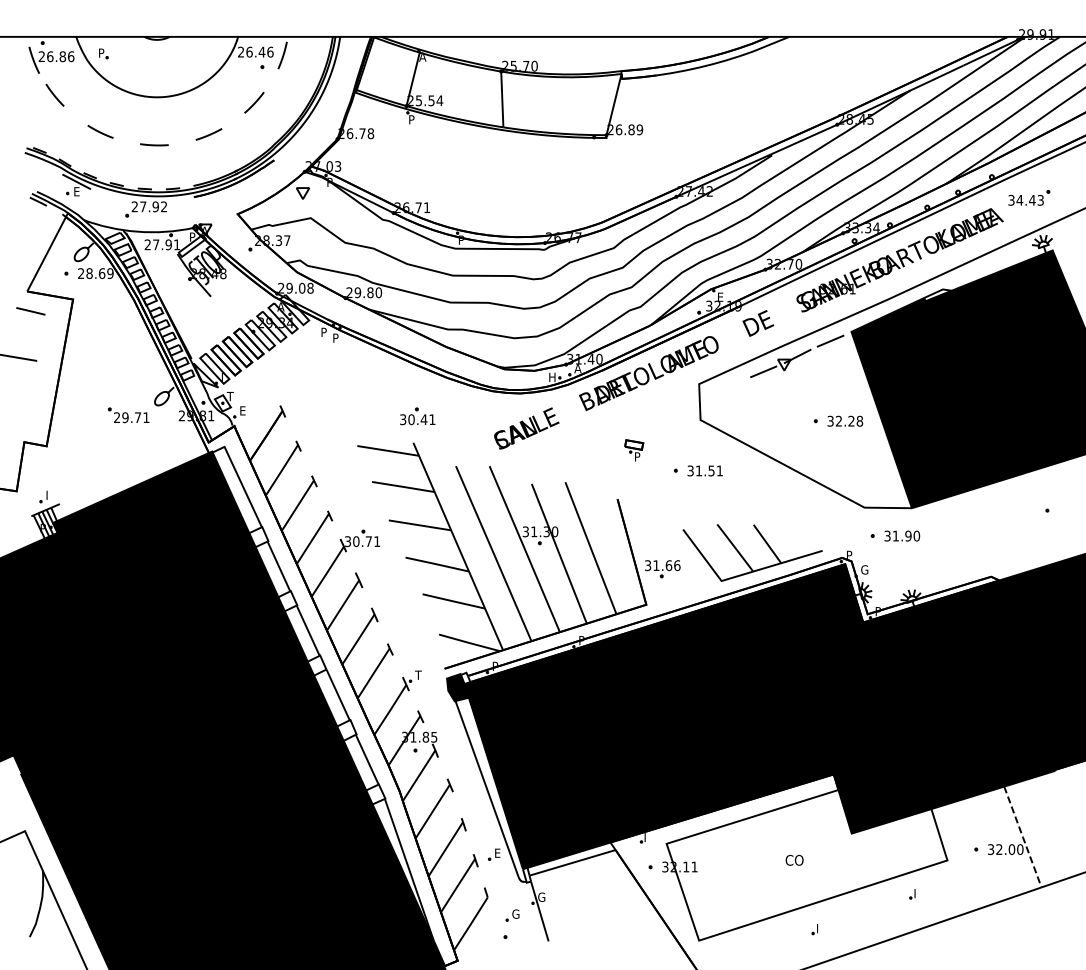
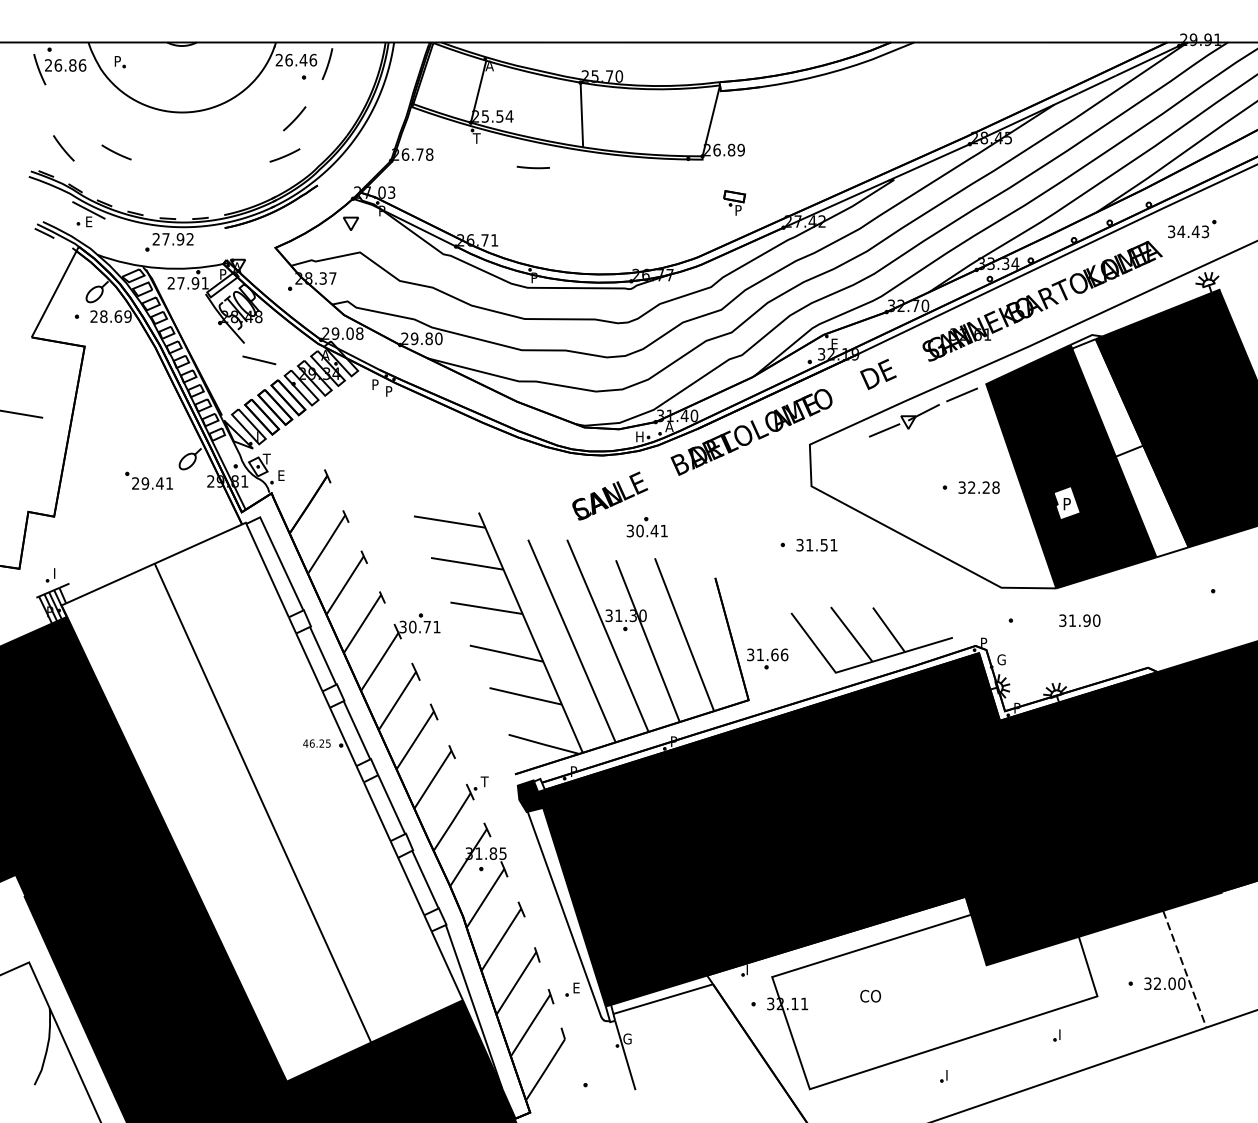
line: (54, 94) -> (63, 147), moved
text: (411, 119) -> (476, 138), P -> T
line: (208, 134) -> (284, 155), moved
line: (154, 144) -> (533, 167), moved
line: (30, 311) -> (258, 360), moved
fill: (975, 387) -> (1129, 448), removed
part: (417, 416) -> (646, 527), moved
text: (137, 417) -> (159, 483), 29.71 -> 29.41
fill: (921, 434) -> (1067, 503), removed
part: (634, 450) -> (734, 203), moved
text: (902, 535) -> (1080, 619), moved
fill: (226, 692) -> (262, 801), removed
text: (794, 859) -> (870, 995), moved
part: (512, 915) -> (593, 1060), removed

